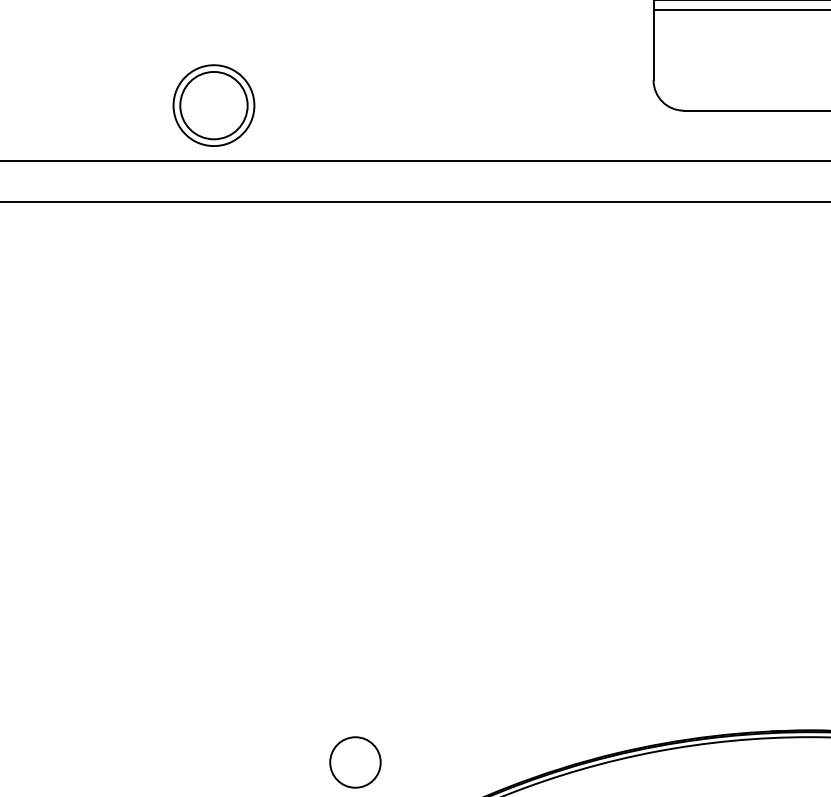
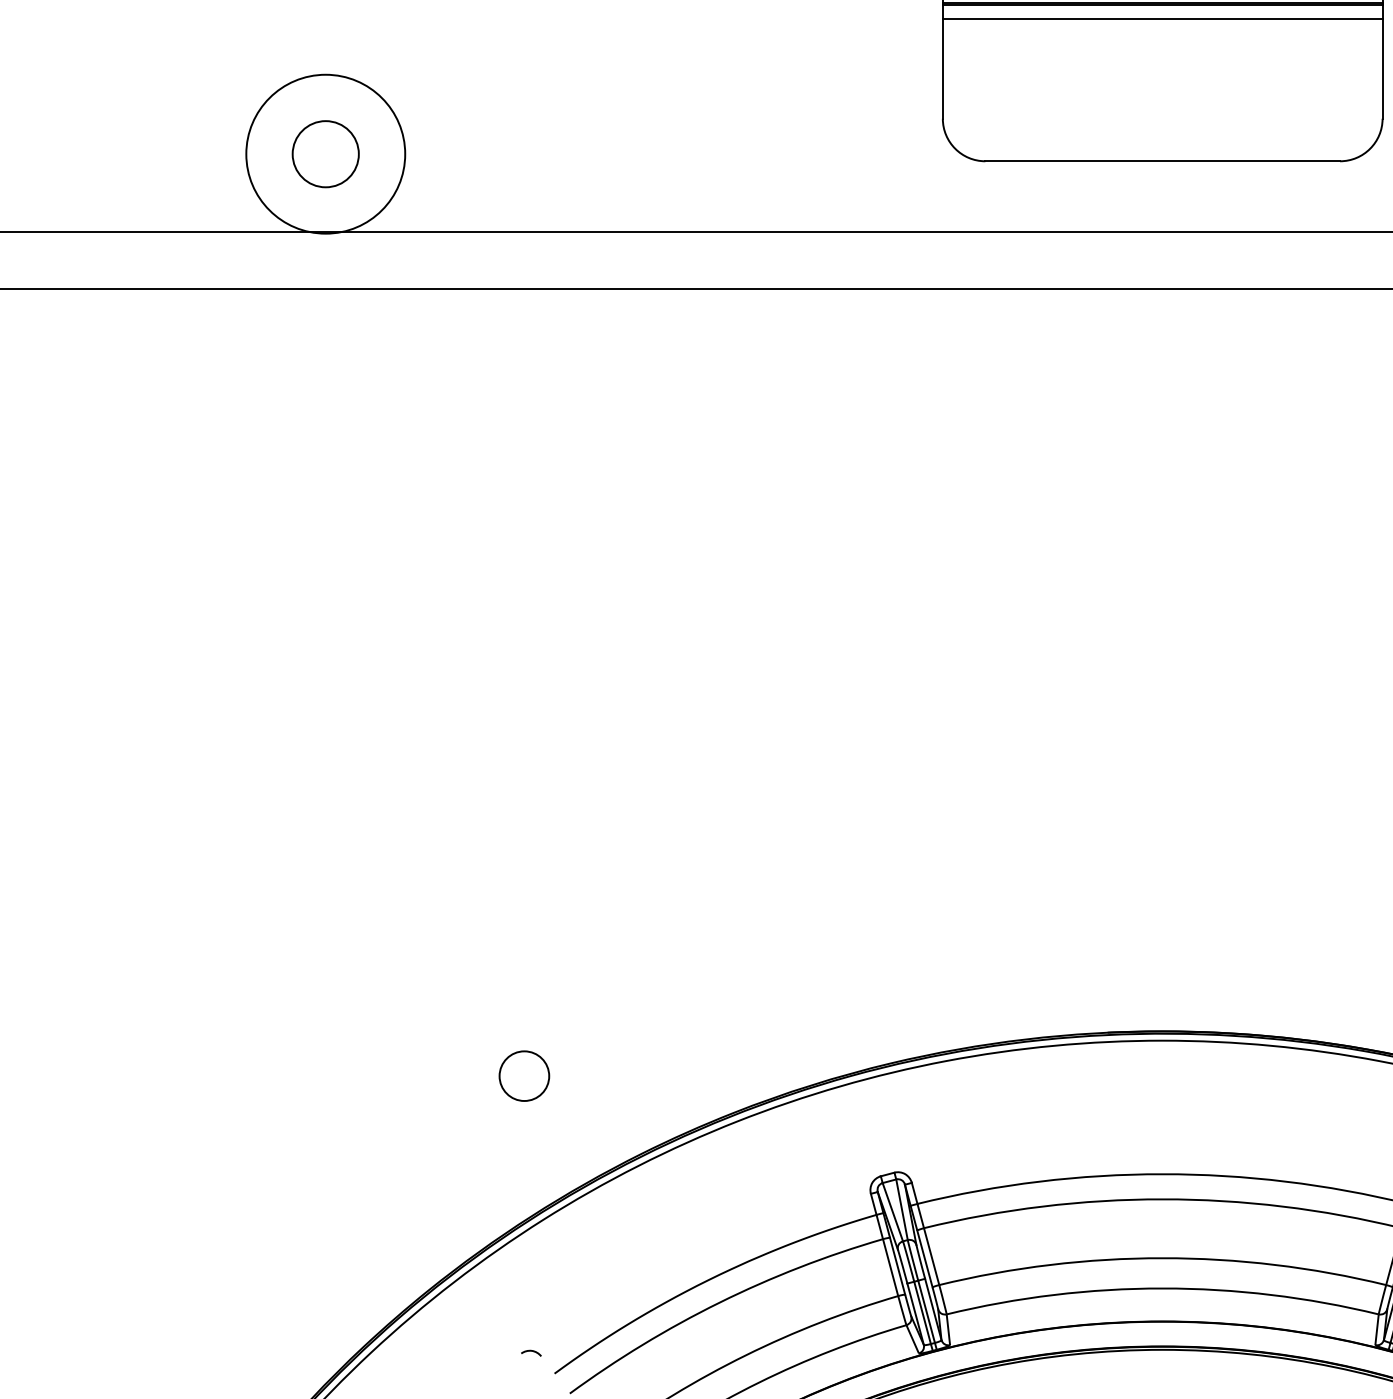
circle: (213, 105) -> (325, 153), size x0.7
circle: (213, 105) -> (325, 153), size x1.4
circle: (355, 761) -> (524, 1075), size x0.7

